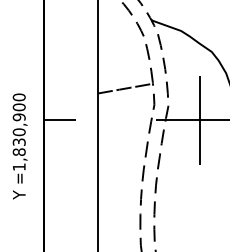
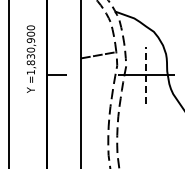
line: (200, 120) -> (146, 75), solid -> dashed
text: (20, 145) -> (31, 58), moved

